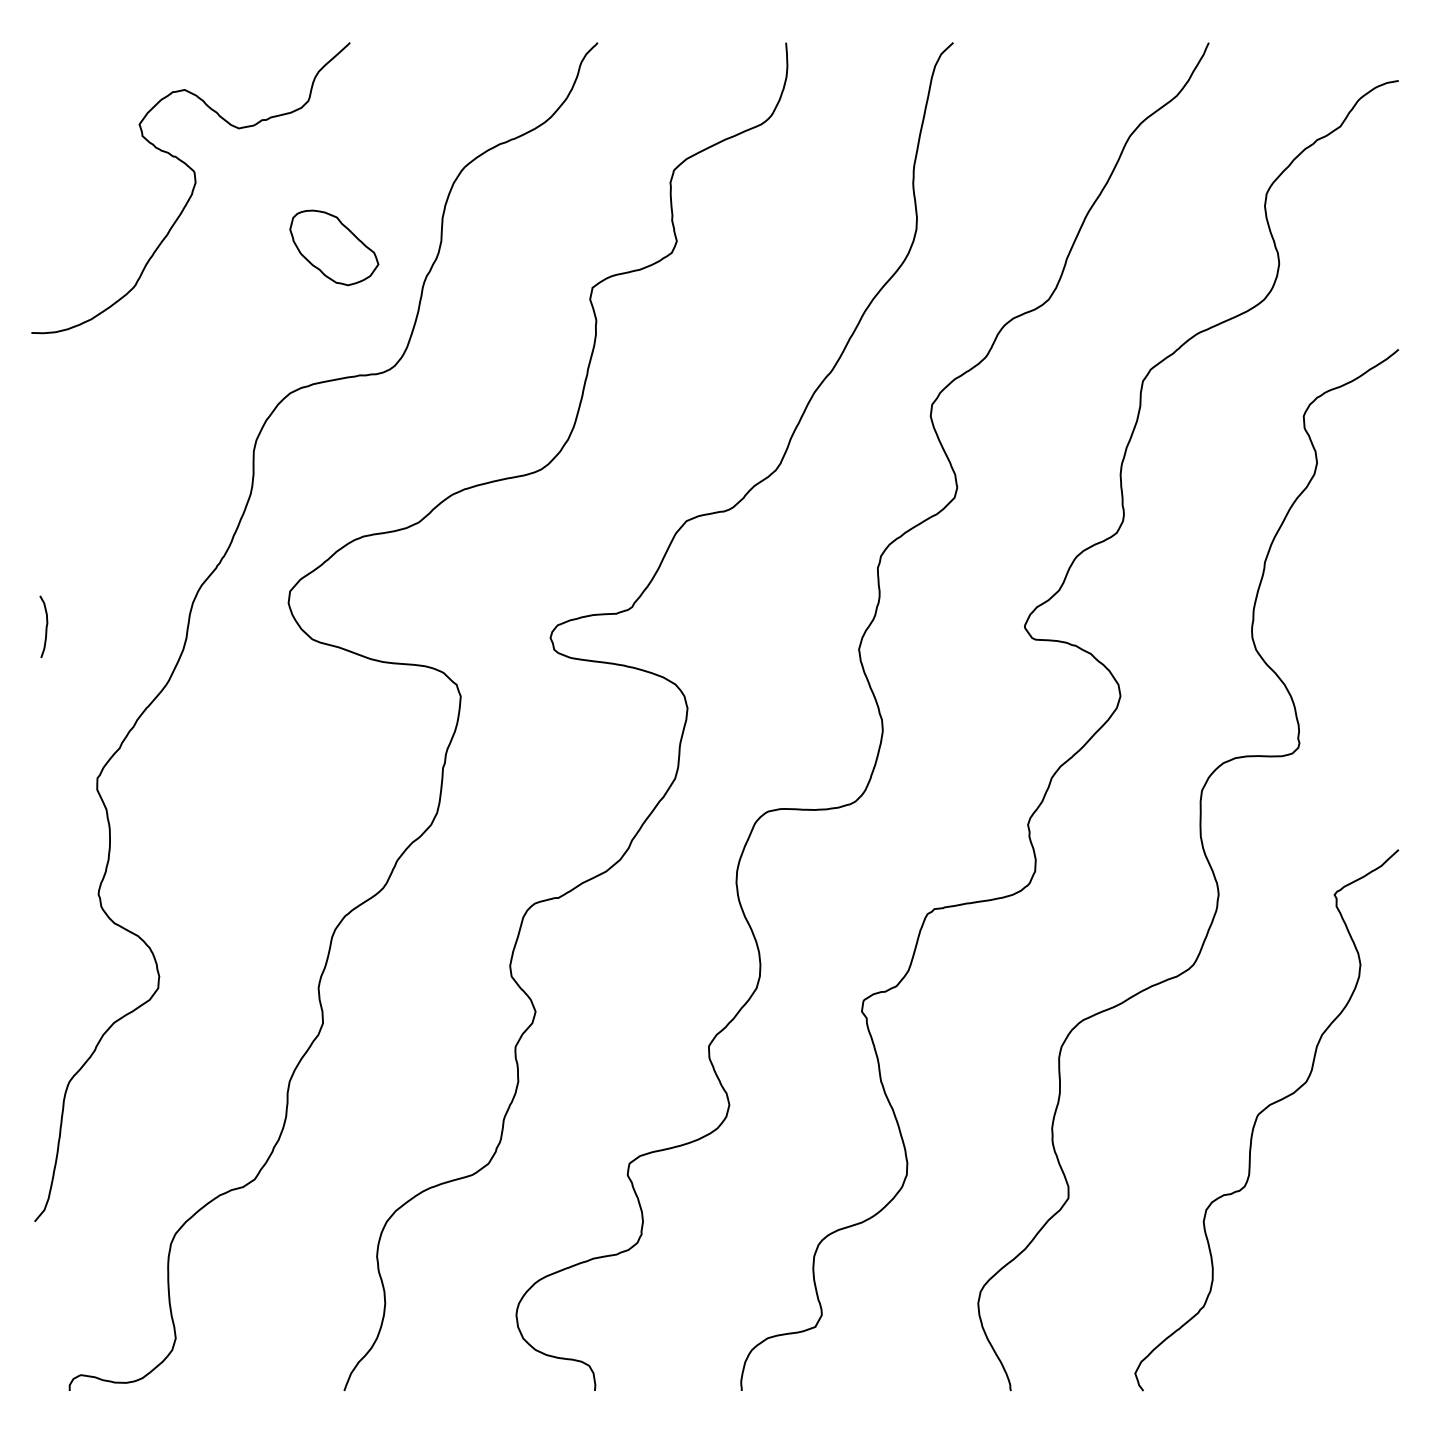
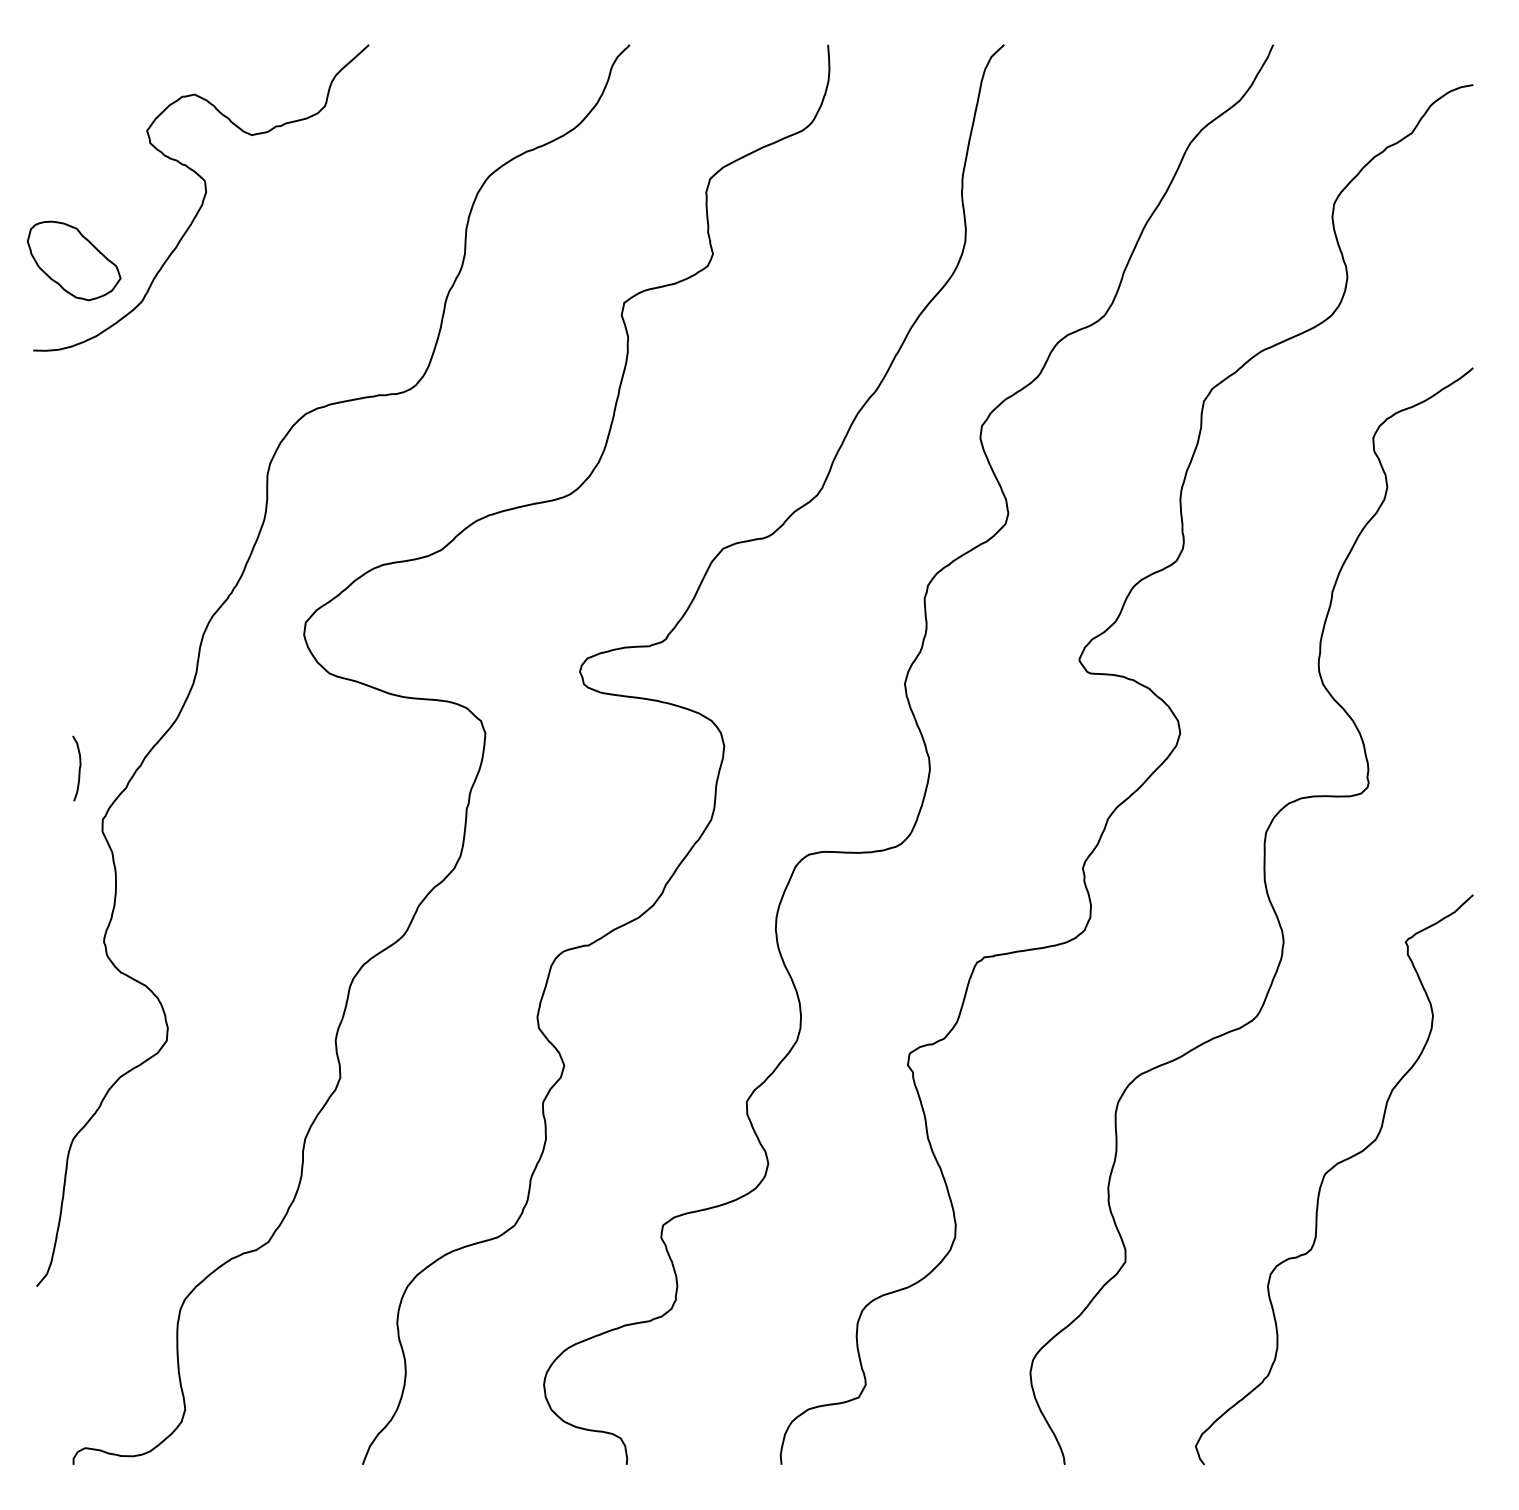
part: (334, 247) -> (74, 260), moved
curve: (45, 626) -> (78, 768), moved

